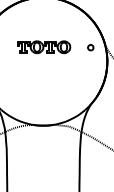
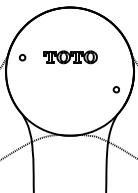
part: (89, 47) -> (115, 89), moved

